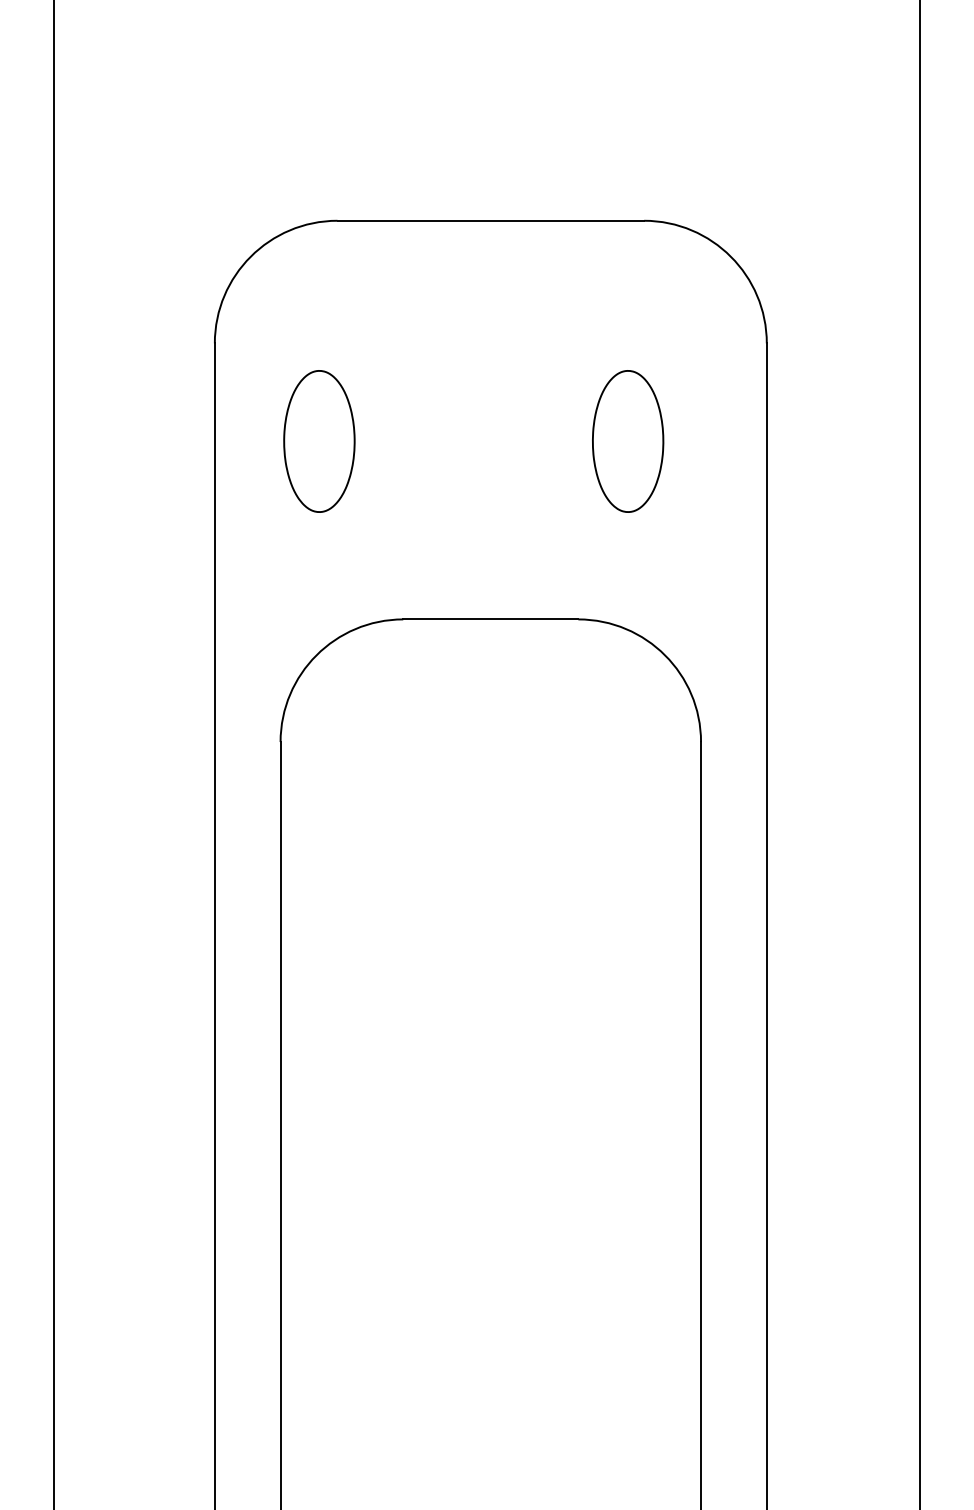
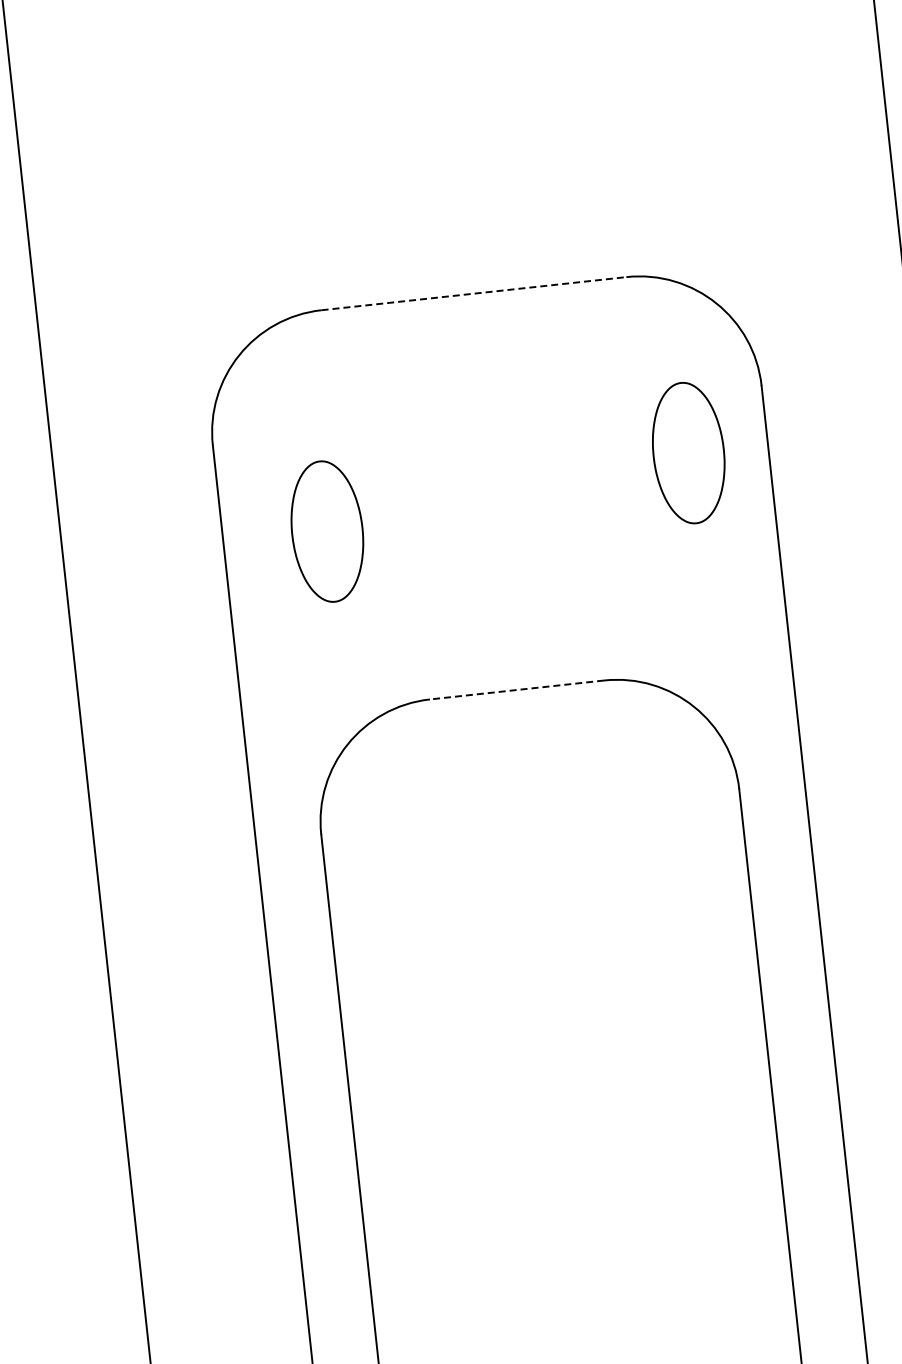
line: (491, 220) -> (474, 293), solid -> dashed
part: (628, 441) -> (689, 453), moved
line: (490, 619) -> (516, 690), solid -> dashed

